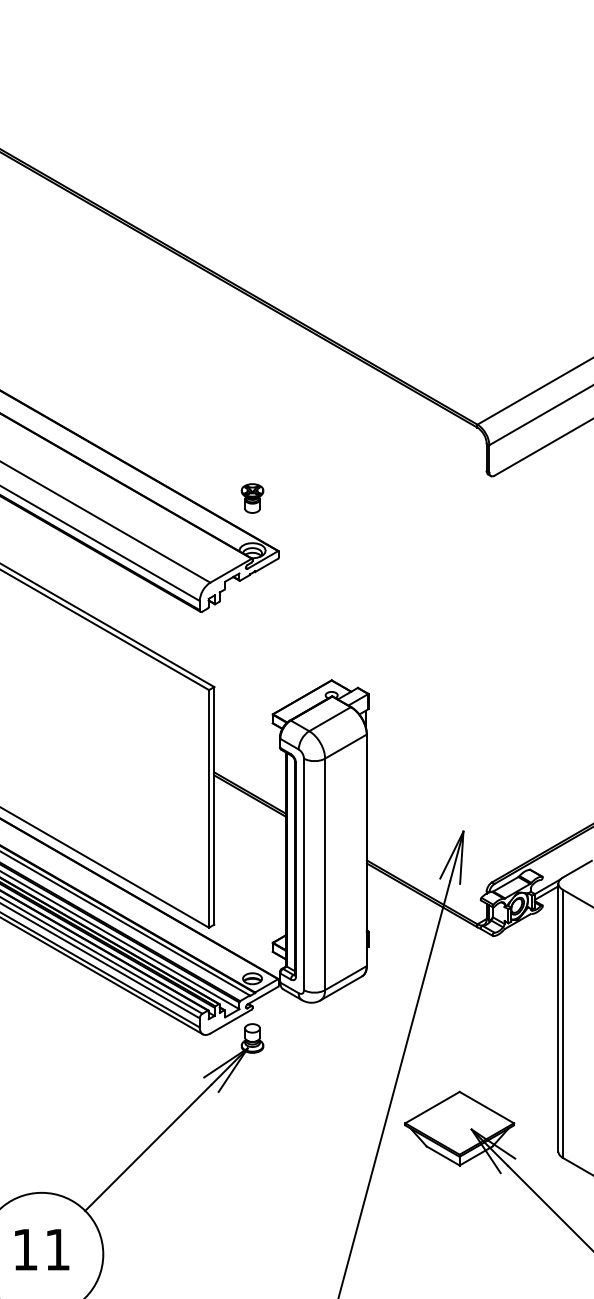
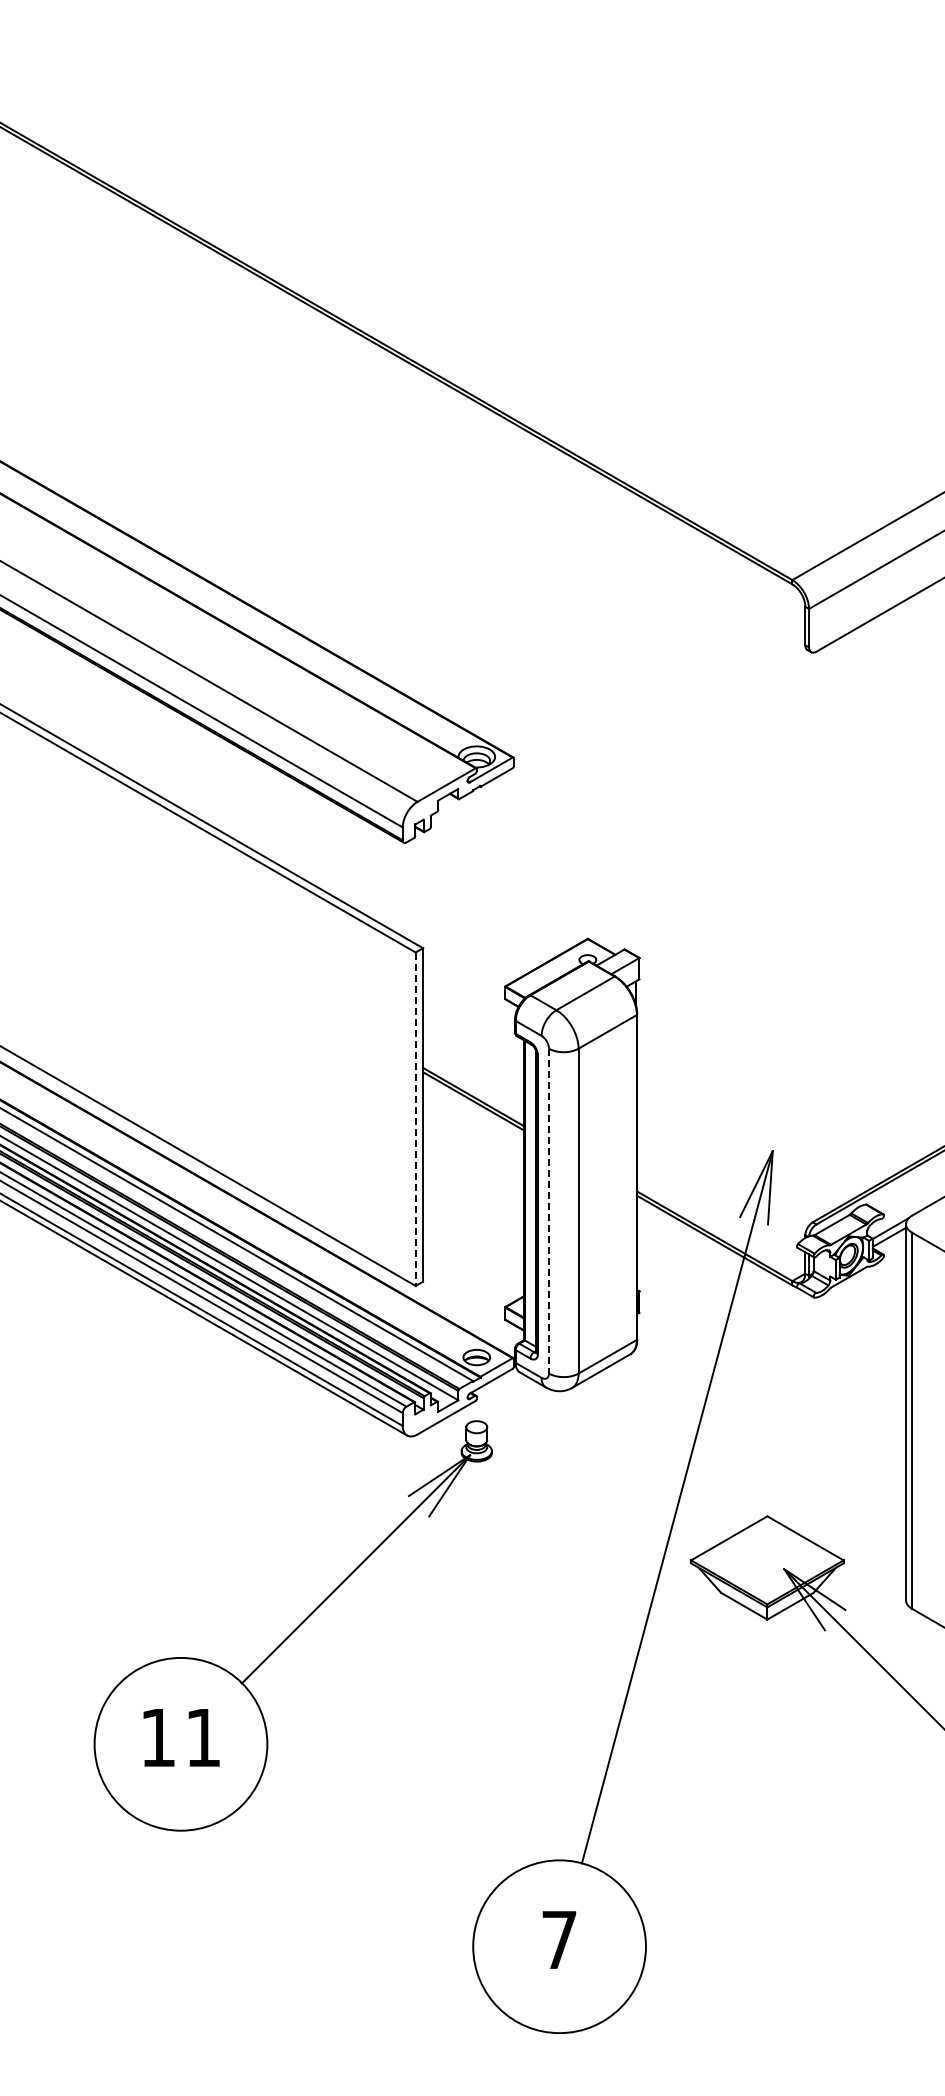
part: (252, 498) -> (476, 683), removed
line: (208, 809) -> (415, 1119), solid -> dashed
line: (303, 874) -> (548, 1211), solid -> dashed

